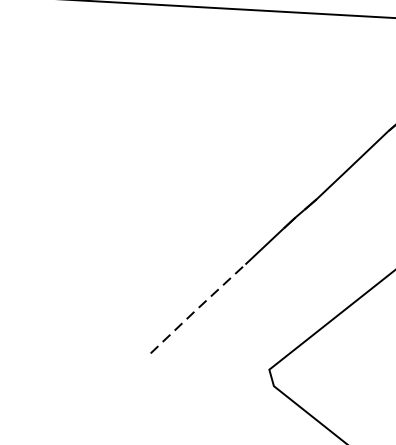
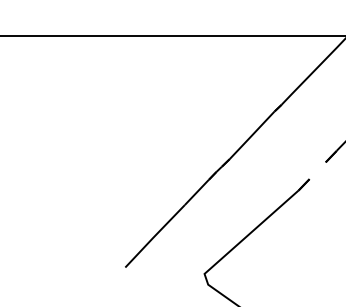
line: (197, 309) -> (154, 236), dashed -> solid

